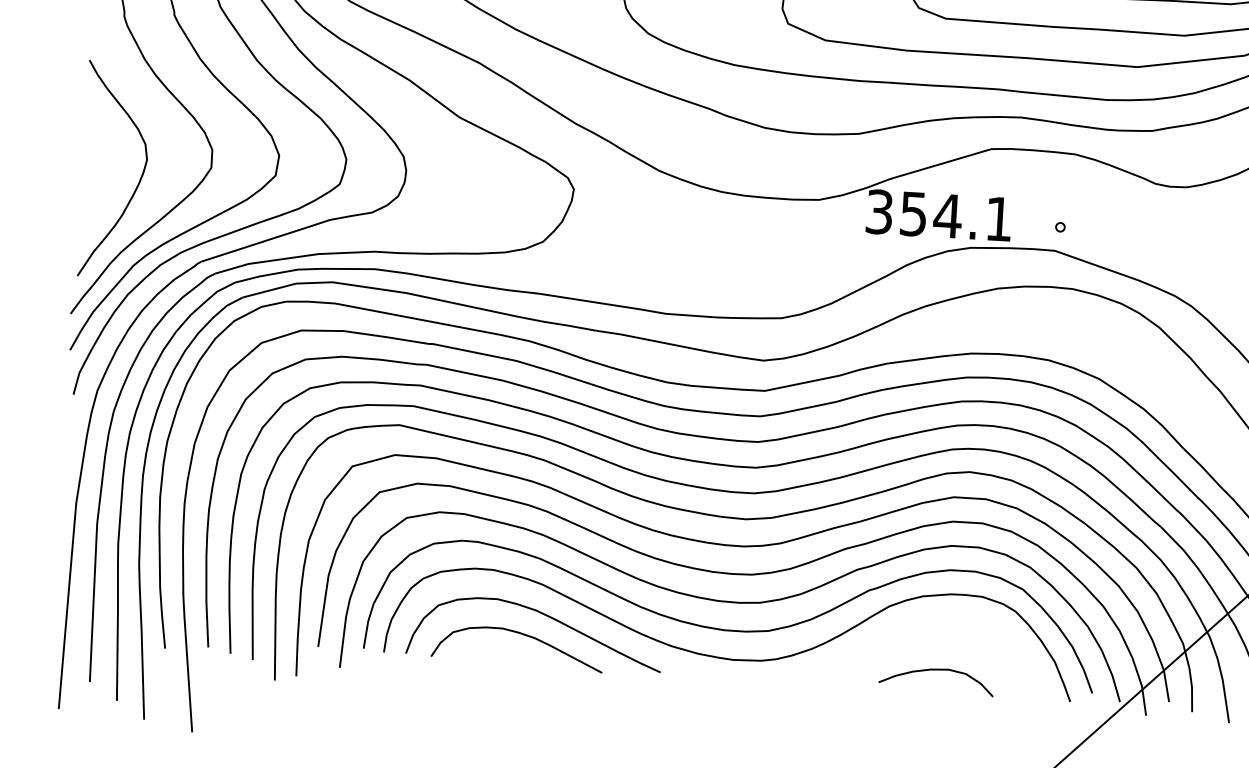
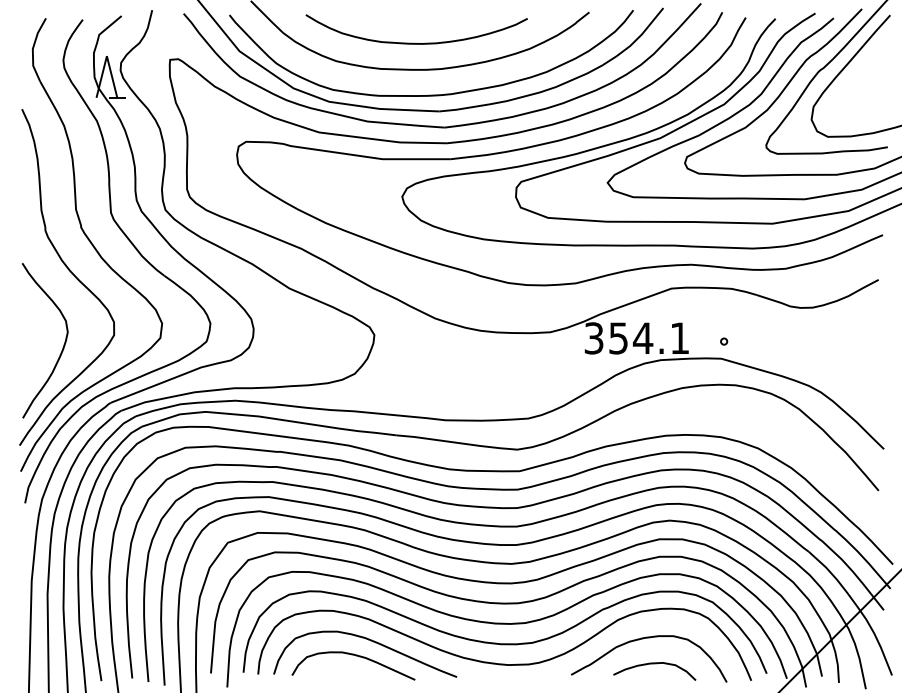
curve: (923, 635) -> (643, 639), added

